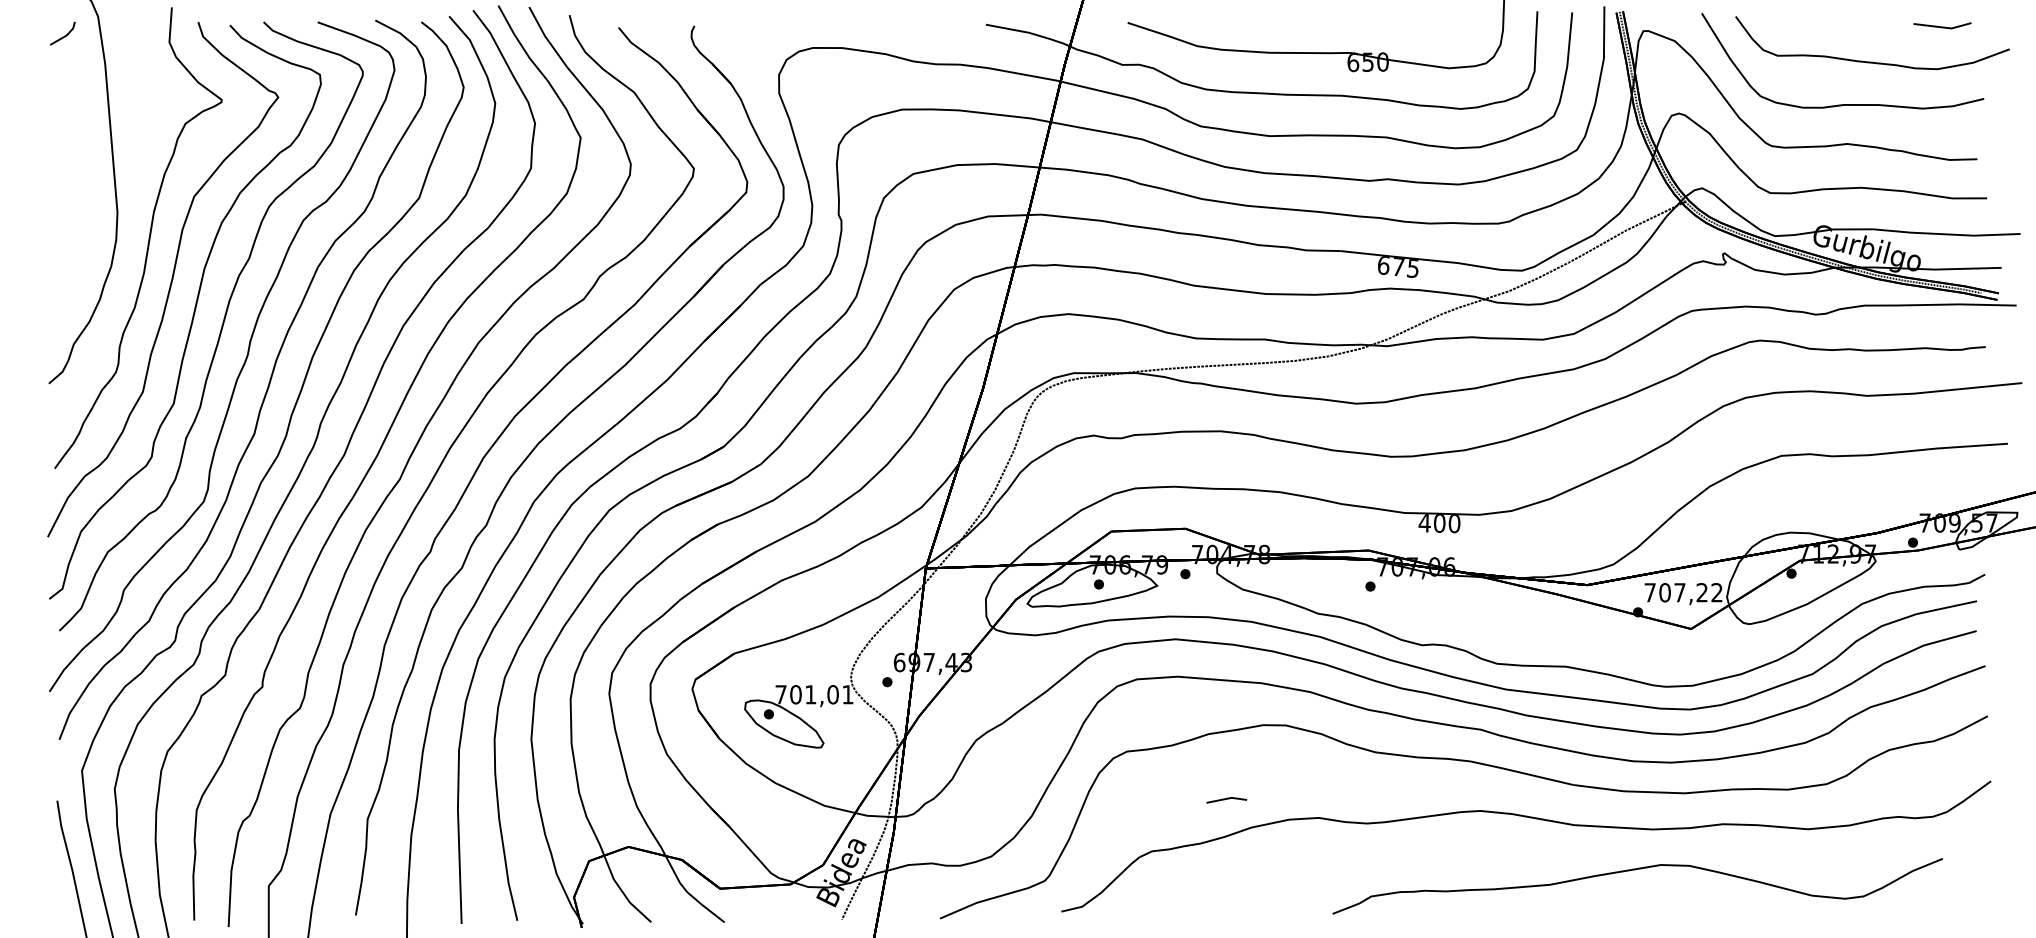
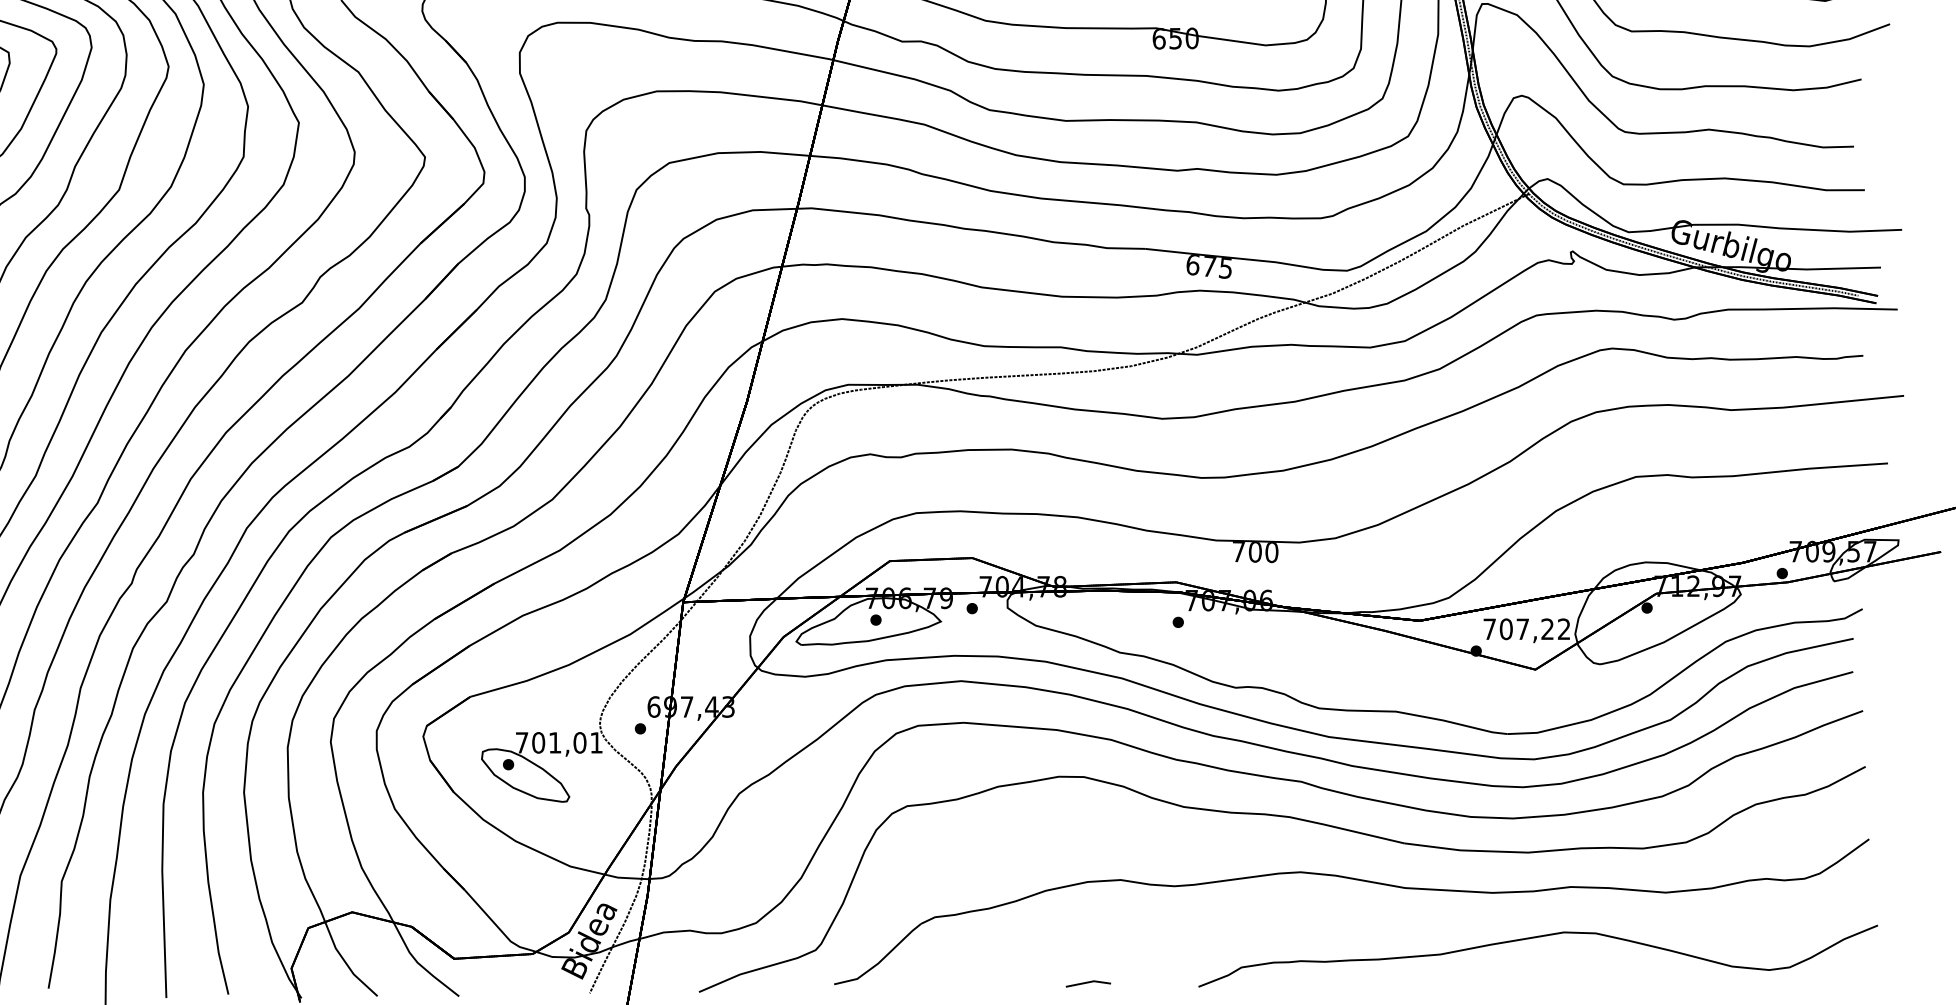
text: (1424, 523) -> (1238, 552), 400 -> 700
line: (1226, 799) -> (1088, 983), moved
curve: (1635, 870) -> (1535, 938), moved

